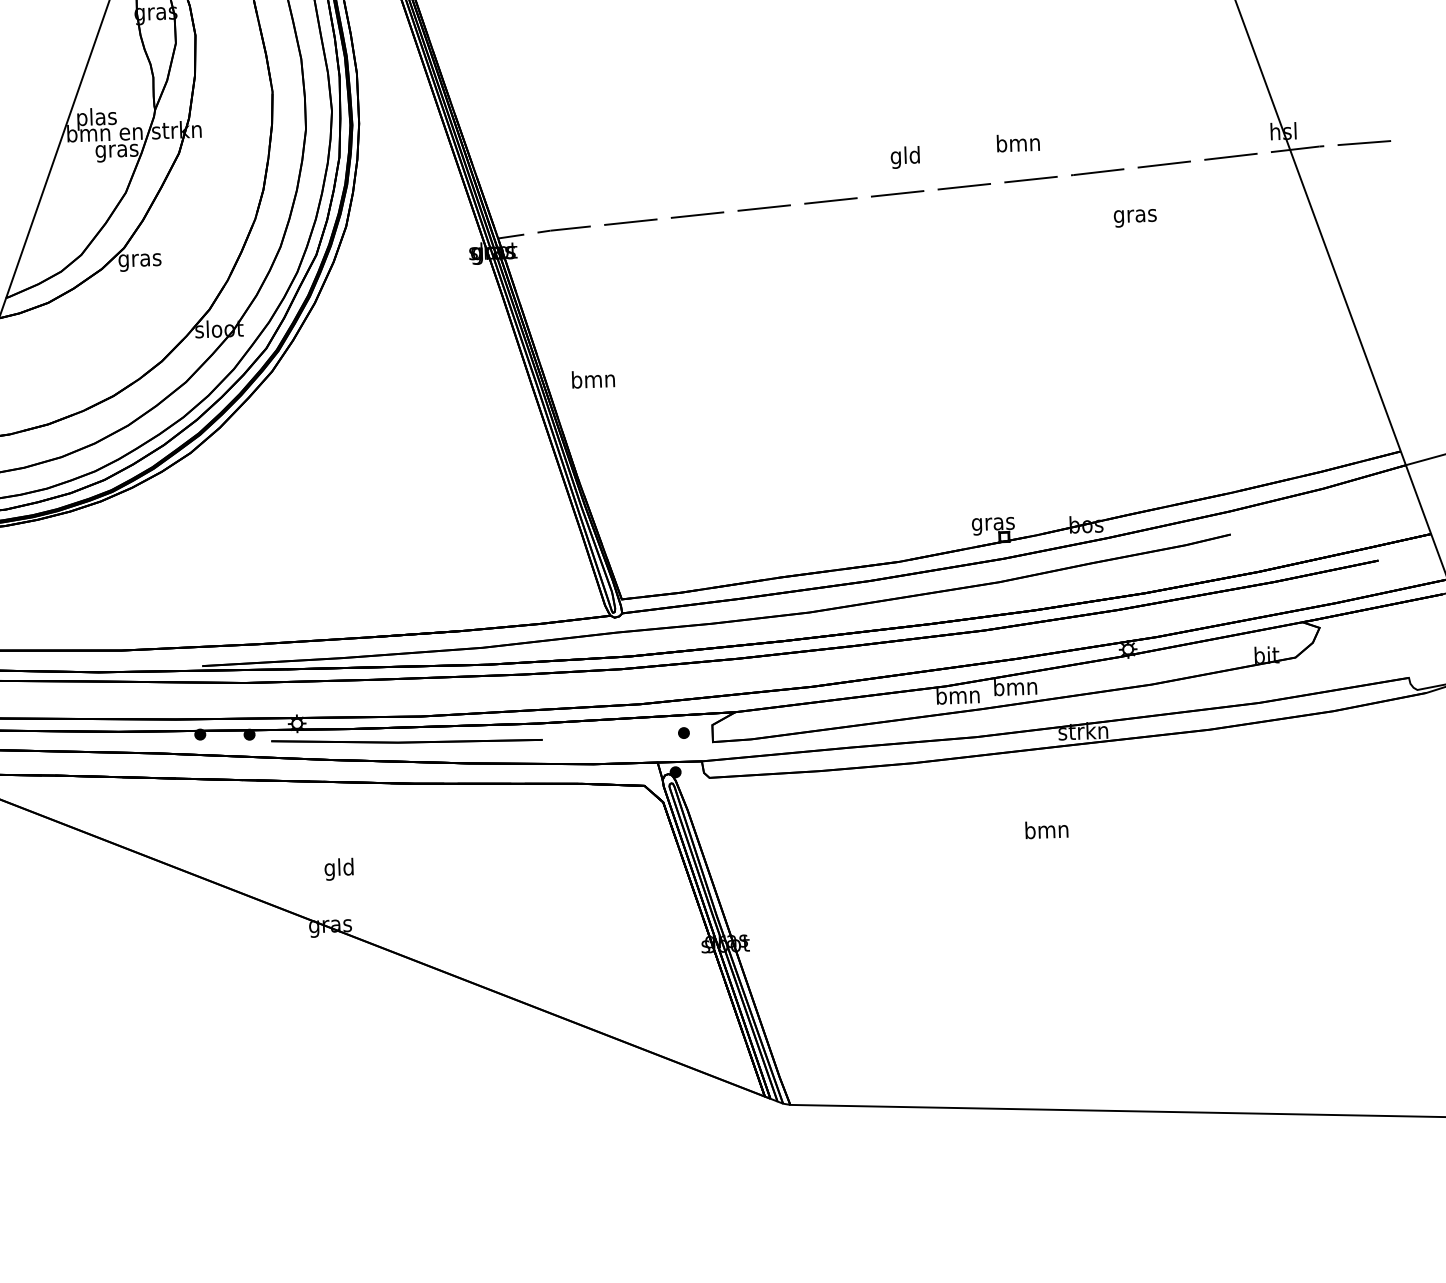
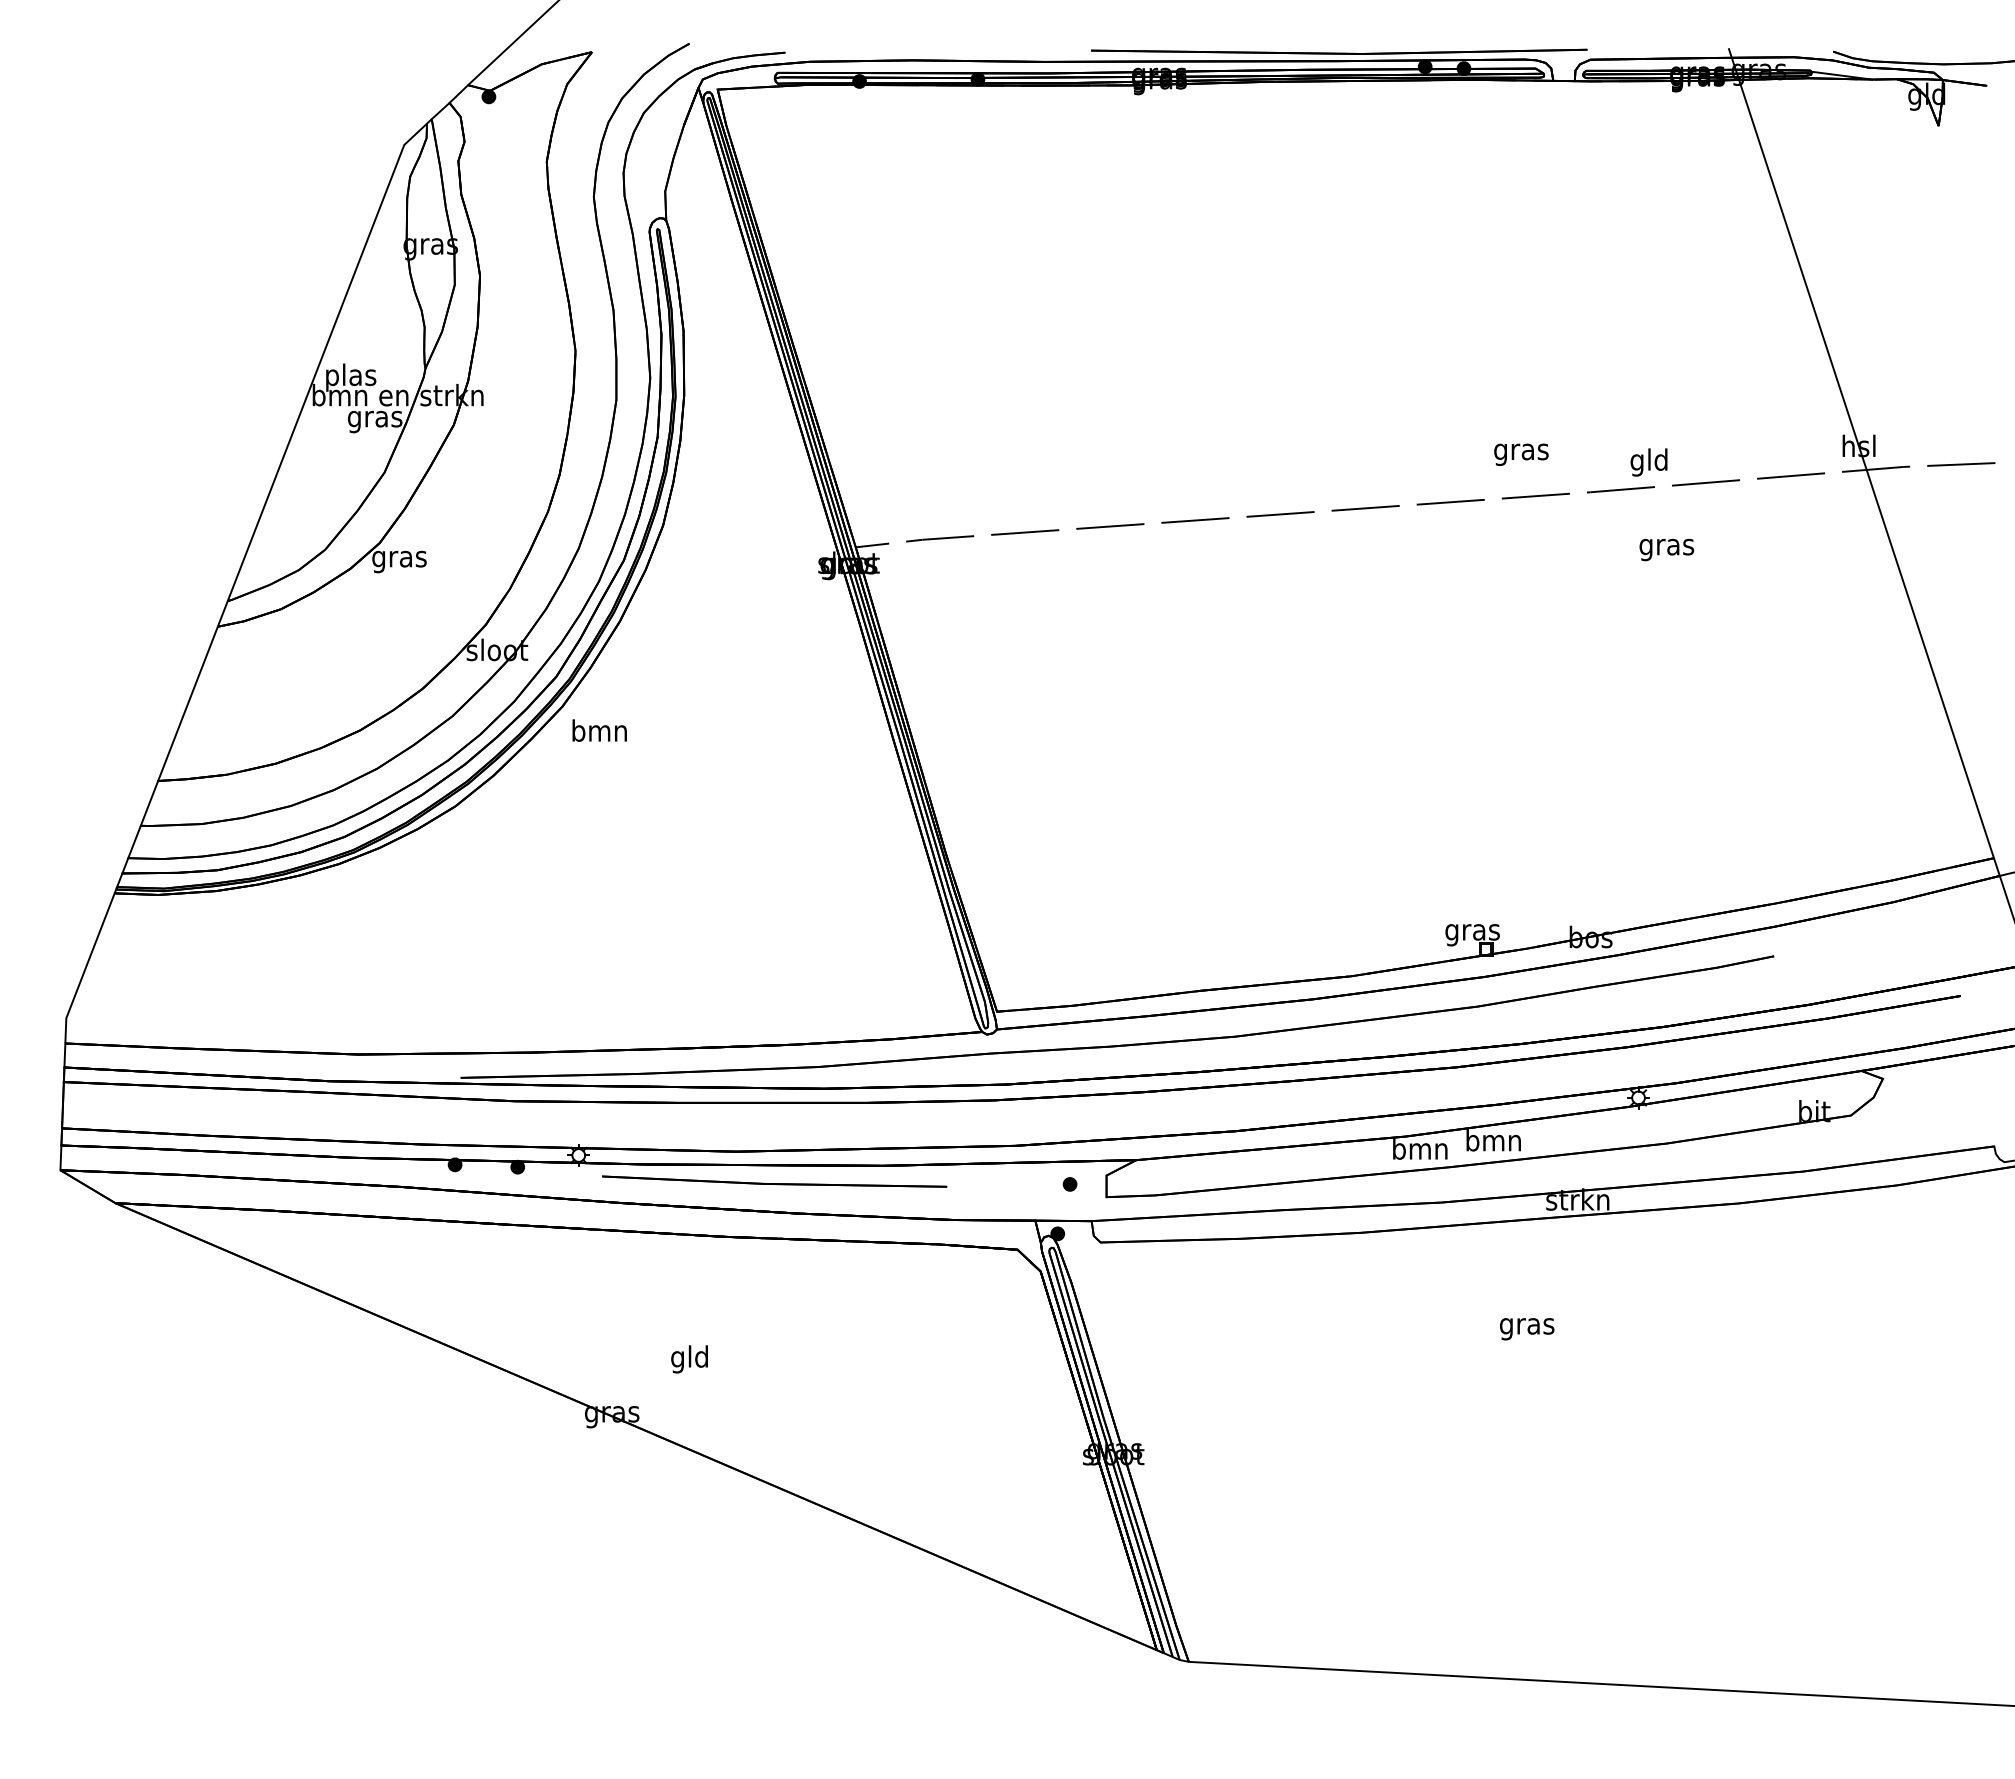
text: (1018, 144) -> (1521, 451), bmn -> gras
text: (904, 157) -> (1648, 462), moved
text: (593, 379) -> (599, 730), moved
part: (406, 740) -> (774, 1181), moved
text: (1047, 832) -> (1527, 1326), bmn -> gras
text: (339, 869) -> (689, 1359), moved

